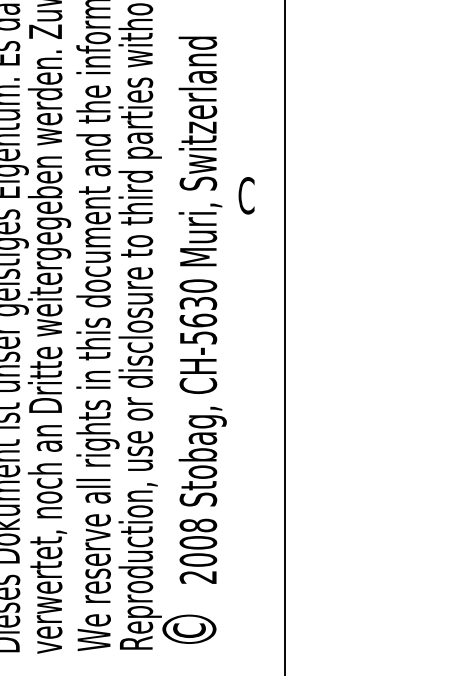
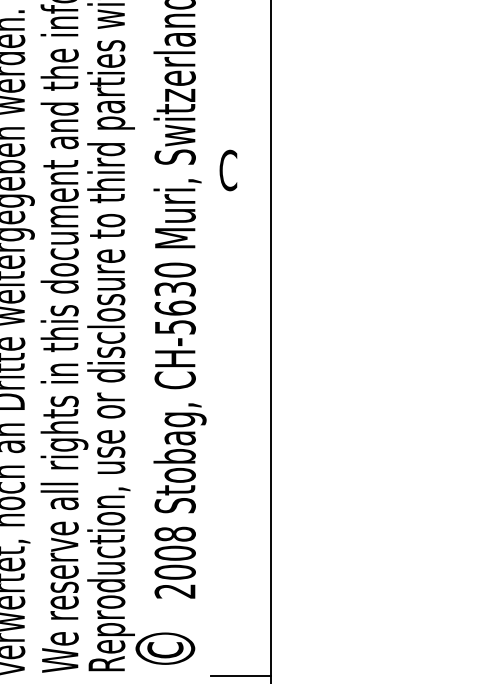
line: (257, 653) -> (240, 675), added

